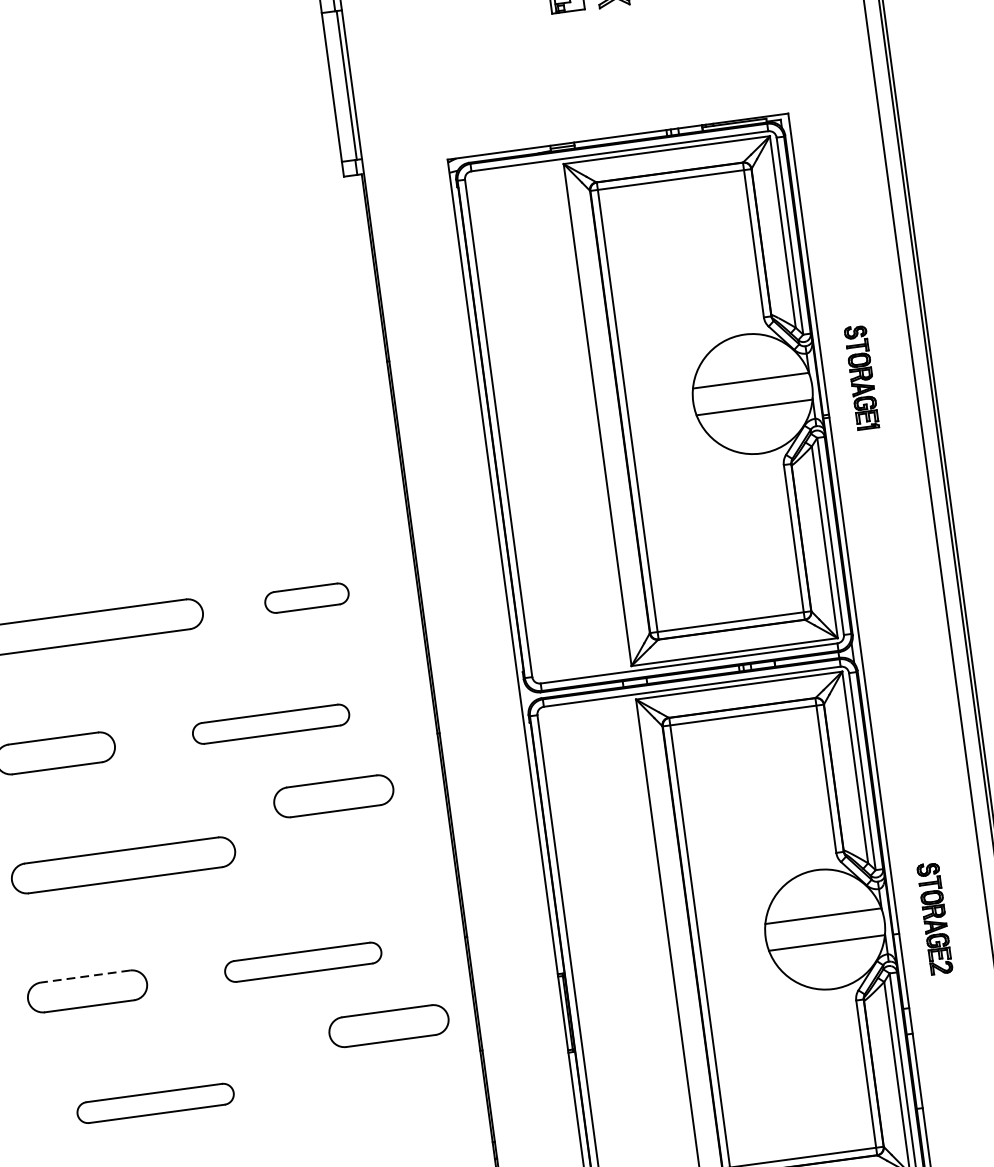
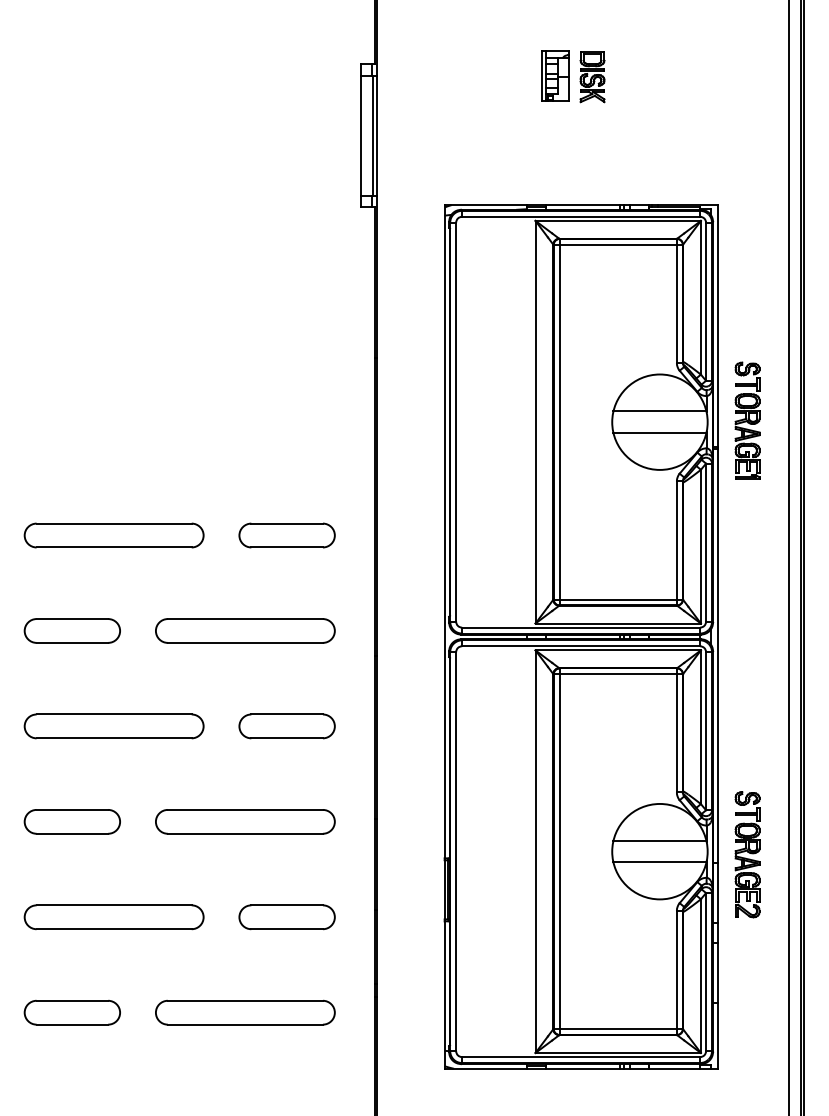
part: (861, 377) -> (747, 420), size x1.43
part: (306, 598) -> (286, 535), size x1.43
part: (271, 723) -> (245, 630), size x1.43
part: (333, 796) -> (286, 726), moved
part: (934, 918) -> (747, 854), size x1.43
part: (303, 961) -> (245, 821), size x1.43
line: (85, 976) -> (72, 809), dashed -> solid
part: (388, 1026) -> (286, 917), moved
part: (154, 1103) -> (113, 917), size x1.43

